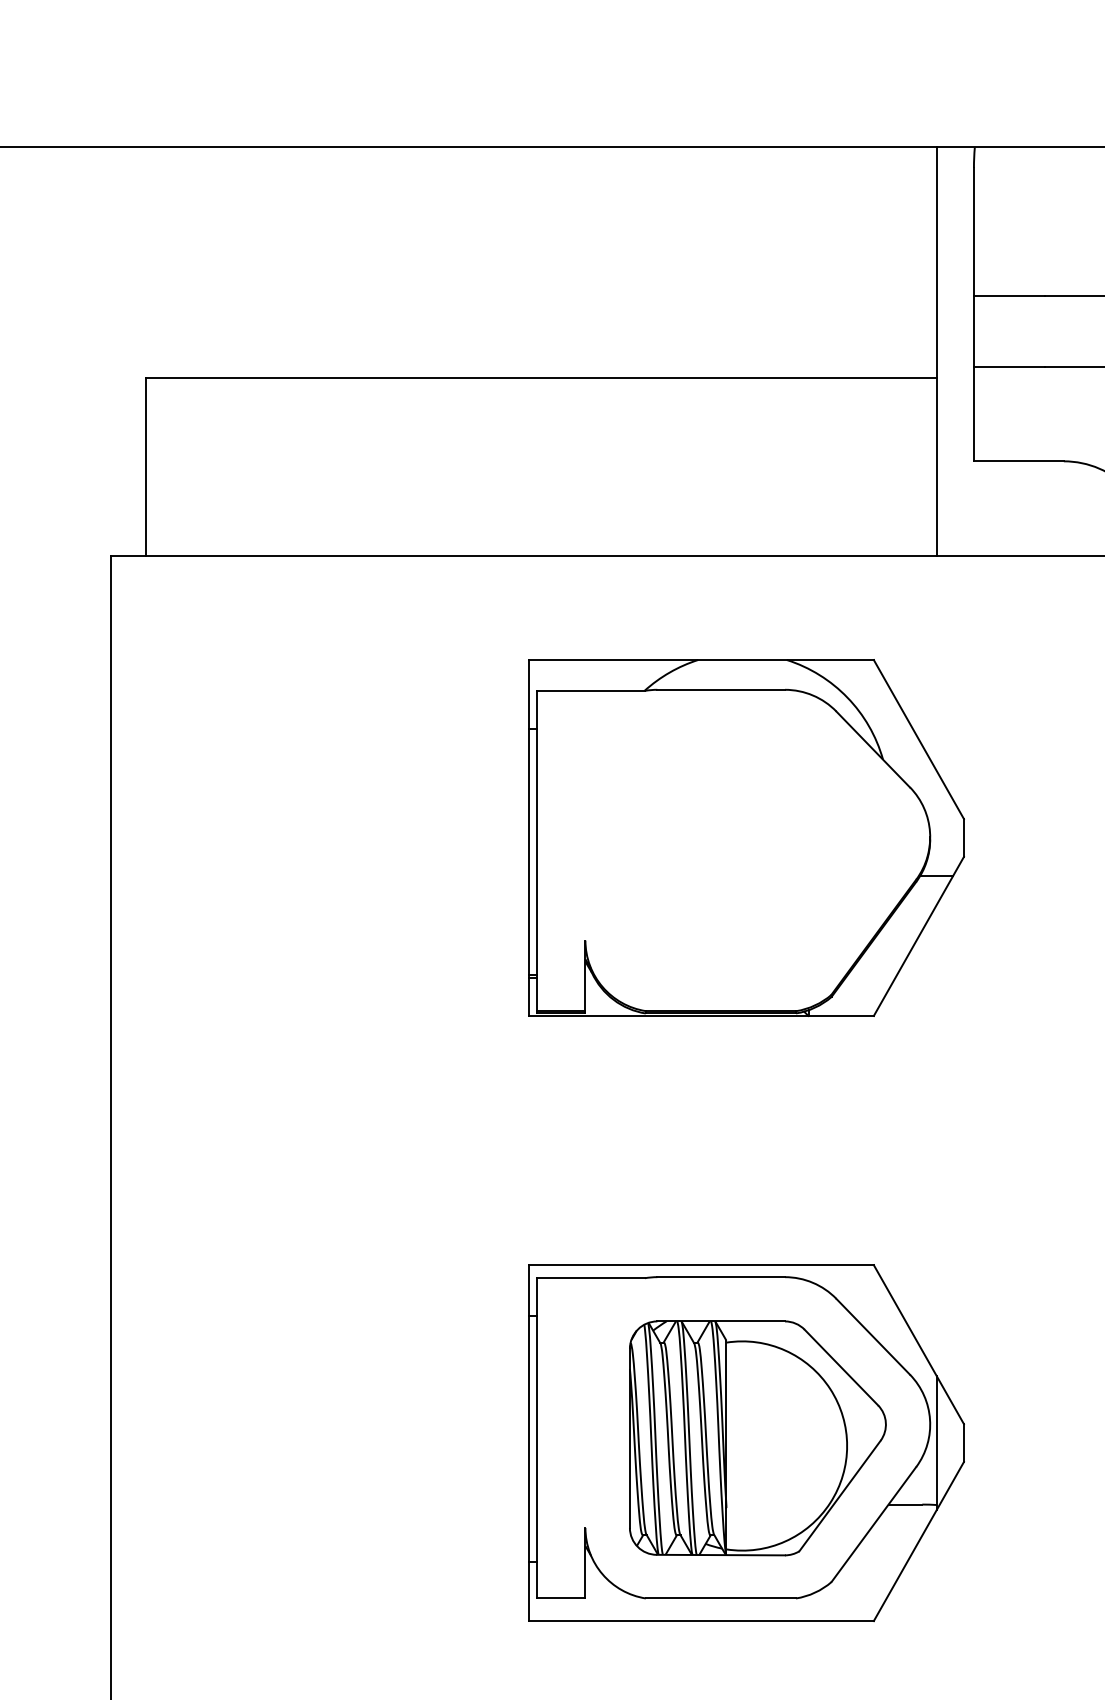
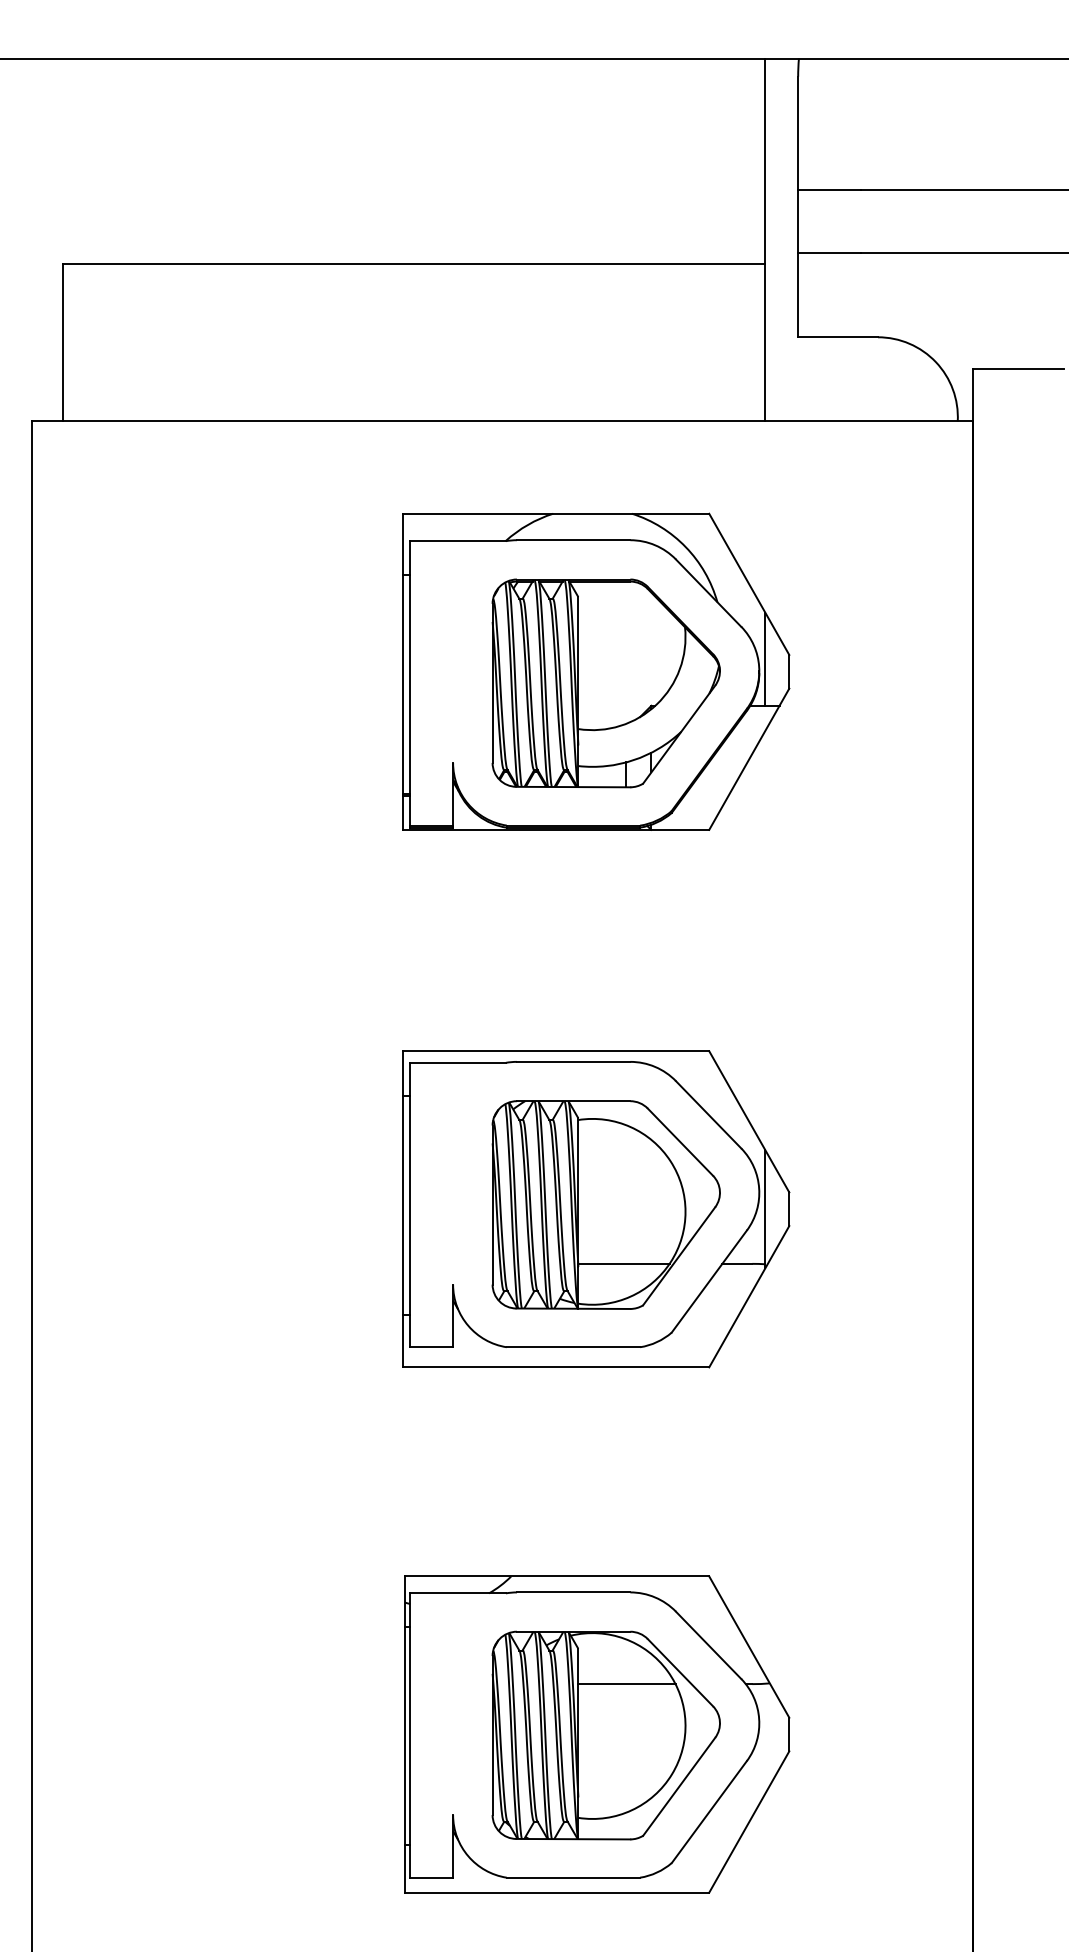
line: (937, 822) -> (765, 658), added
part: (757, 851) -> (605, 683), added
line: (777, 1504) -> (623, 1263), added

